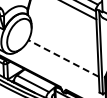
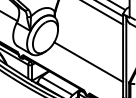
line: (63, 58) -> (88, 62), dashed -> solid

